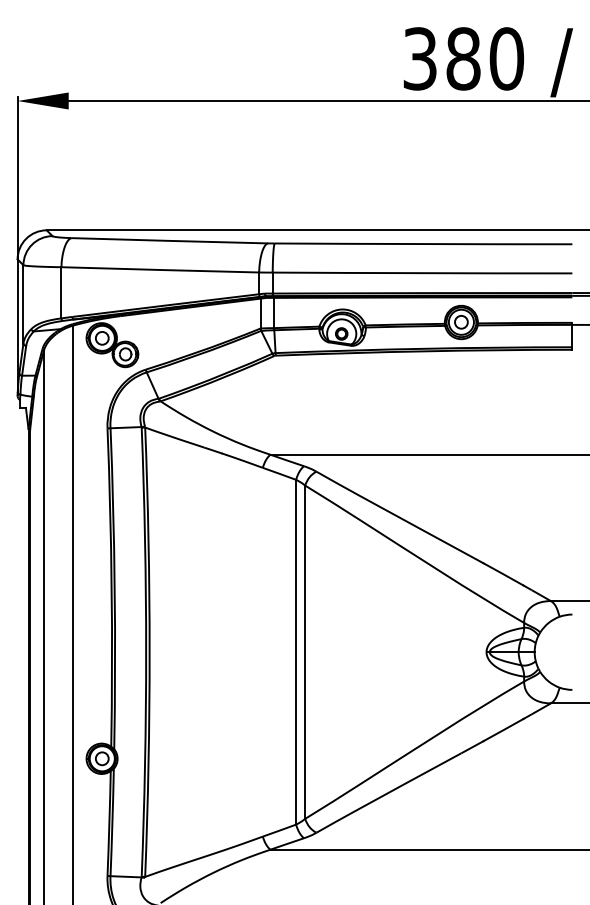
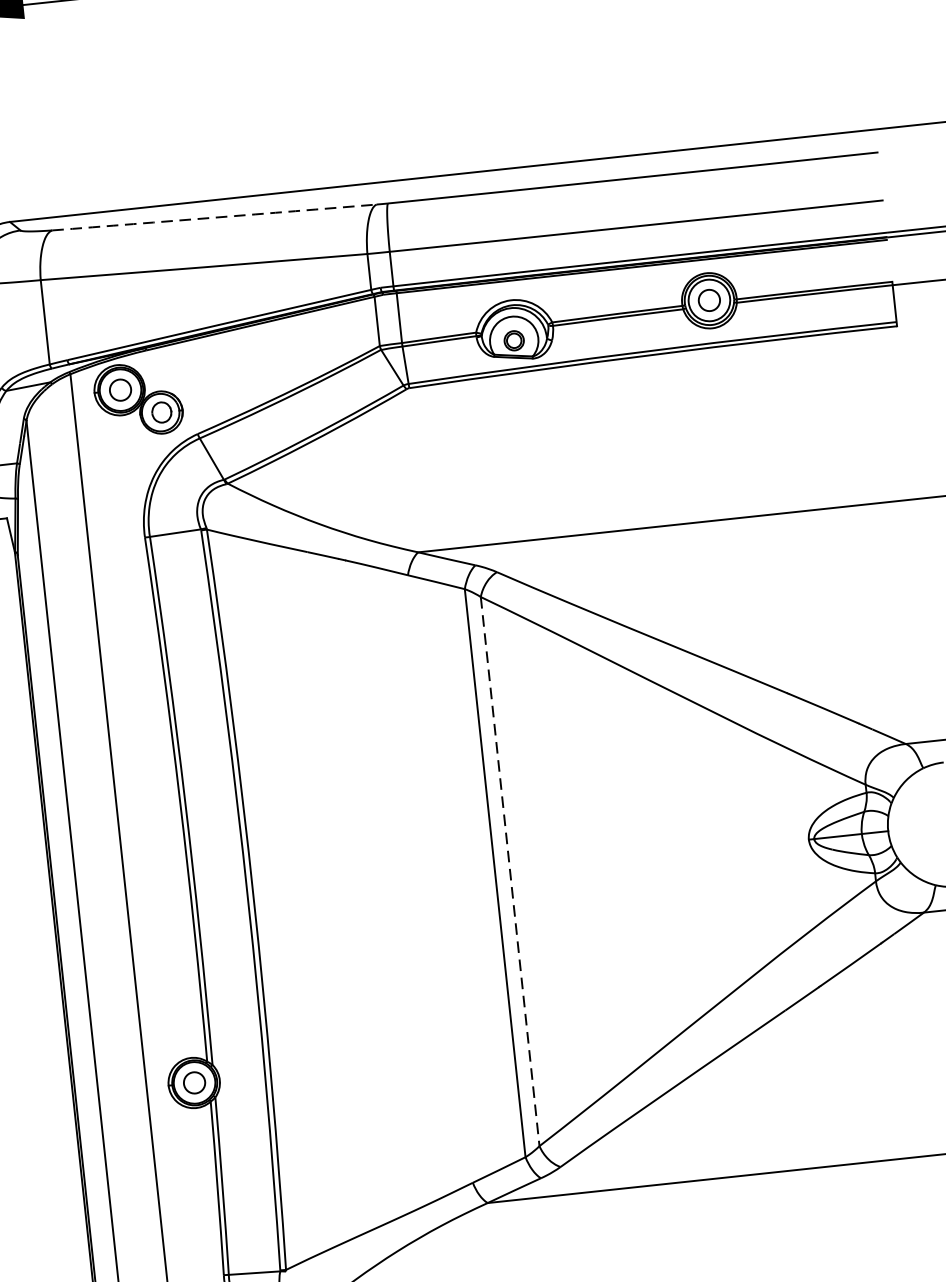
arc: (169, 240) -> (214, 217), solid -> dashed
line: (305, 652) -> (510, 871), solid -> dashed

